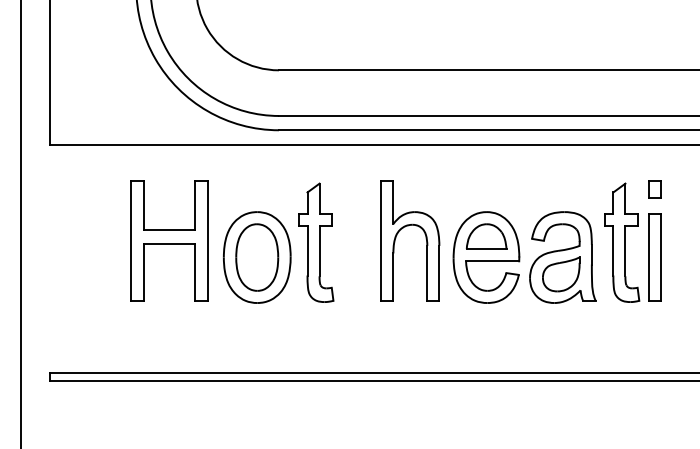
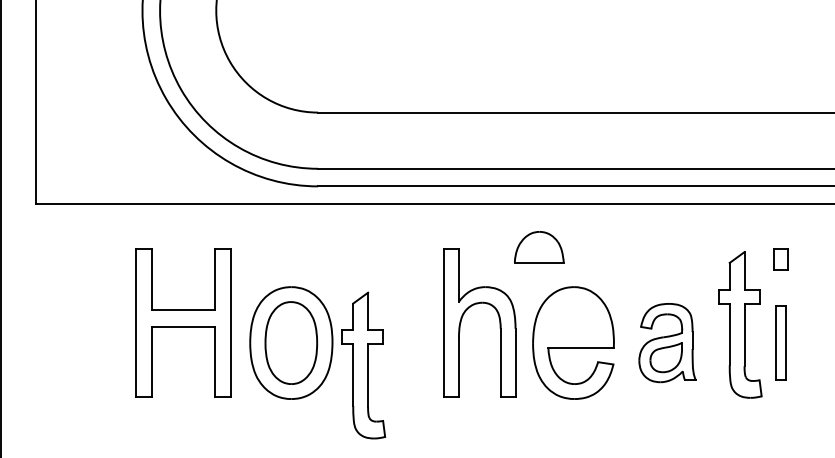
part: (486, 236) -> (539, 246), moved
part: (316, 242) -> (364, 365), moved
part: (562, 257) -> (667, 343), size x0.7
part: (654, 257) -> (780, 343), size x0.7

